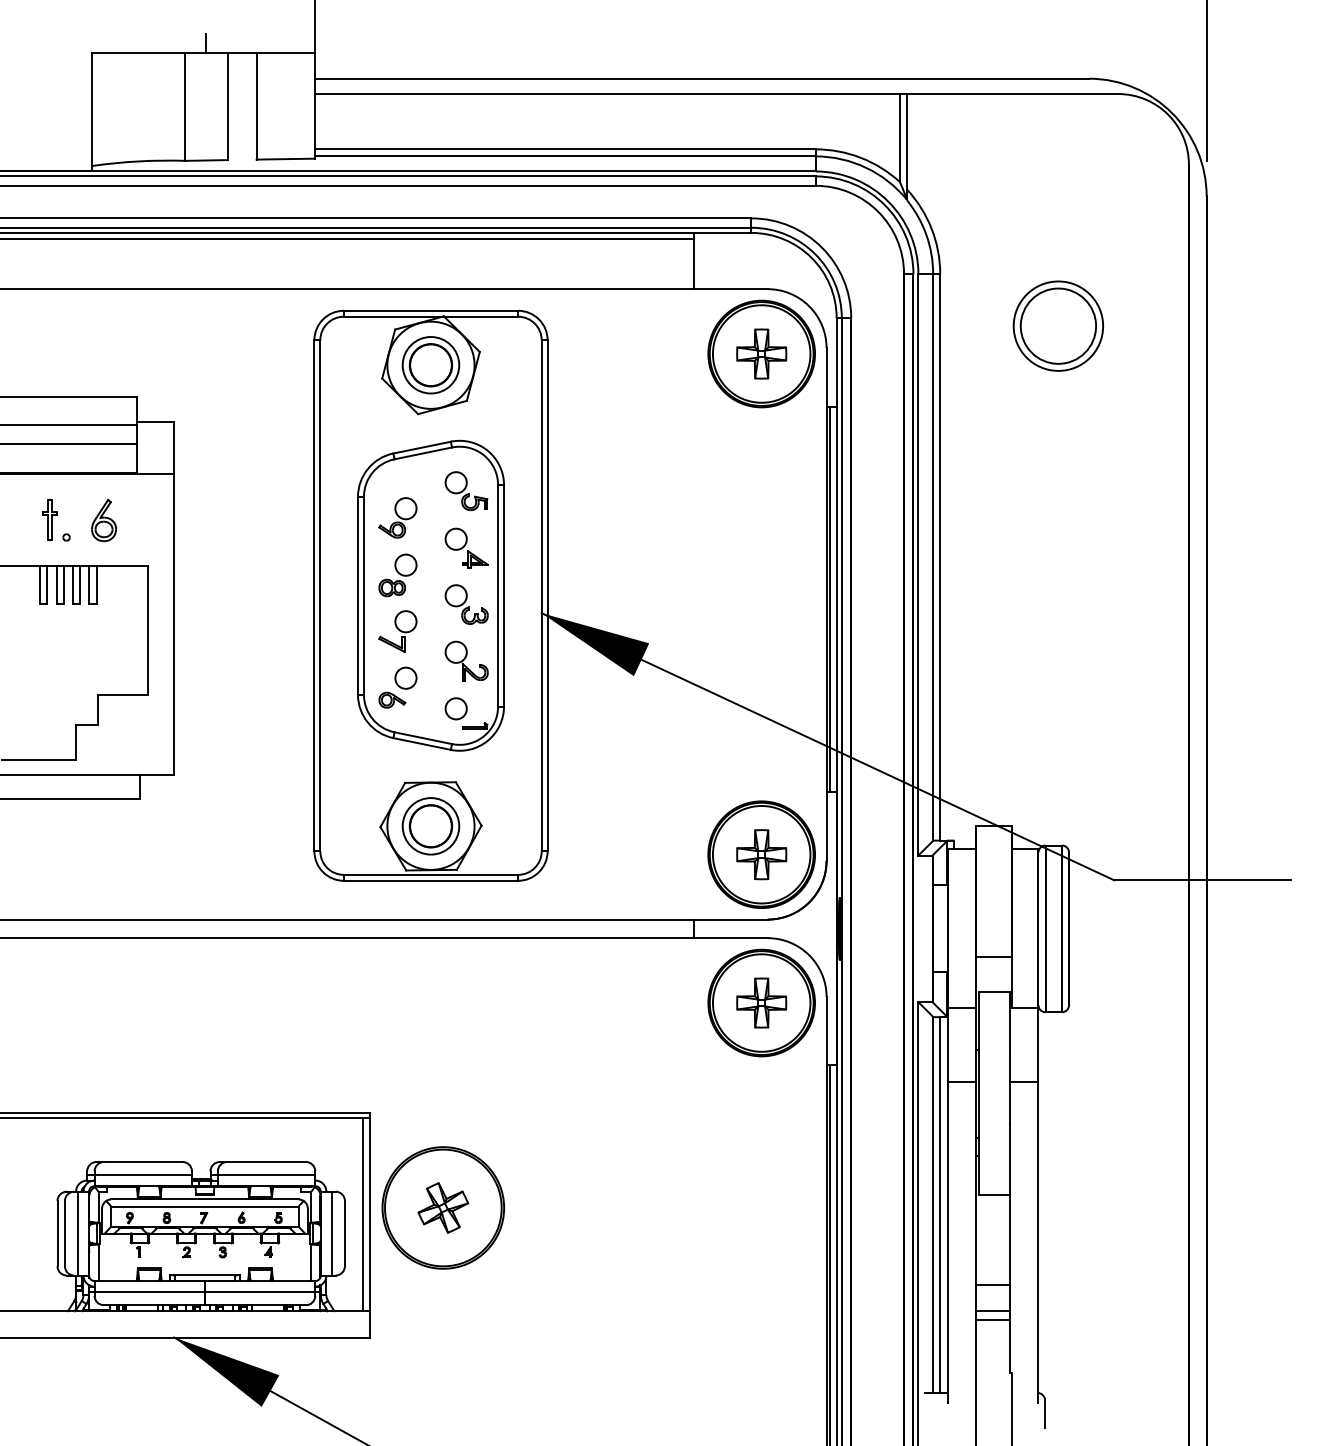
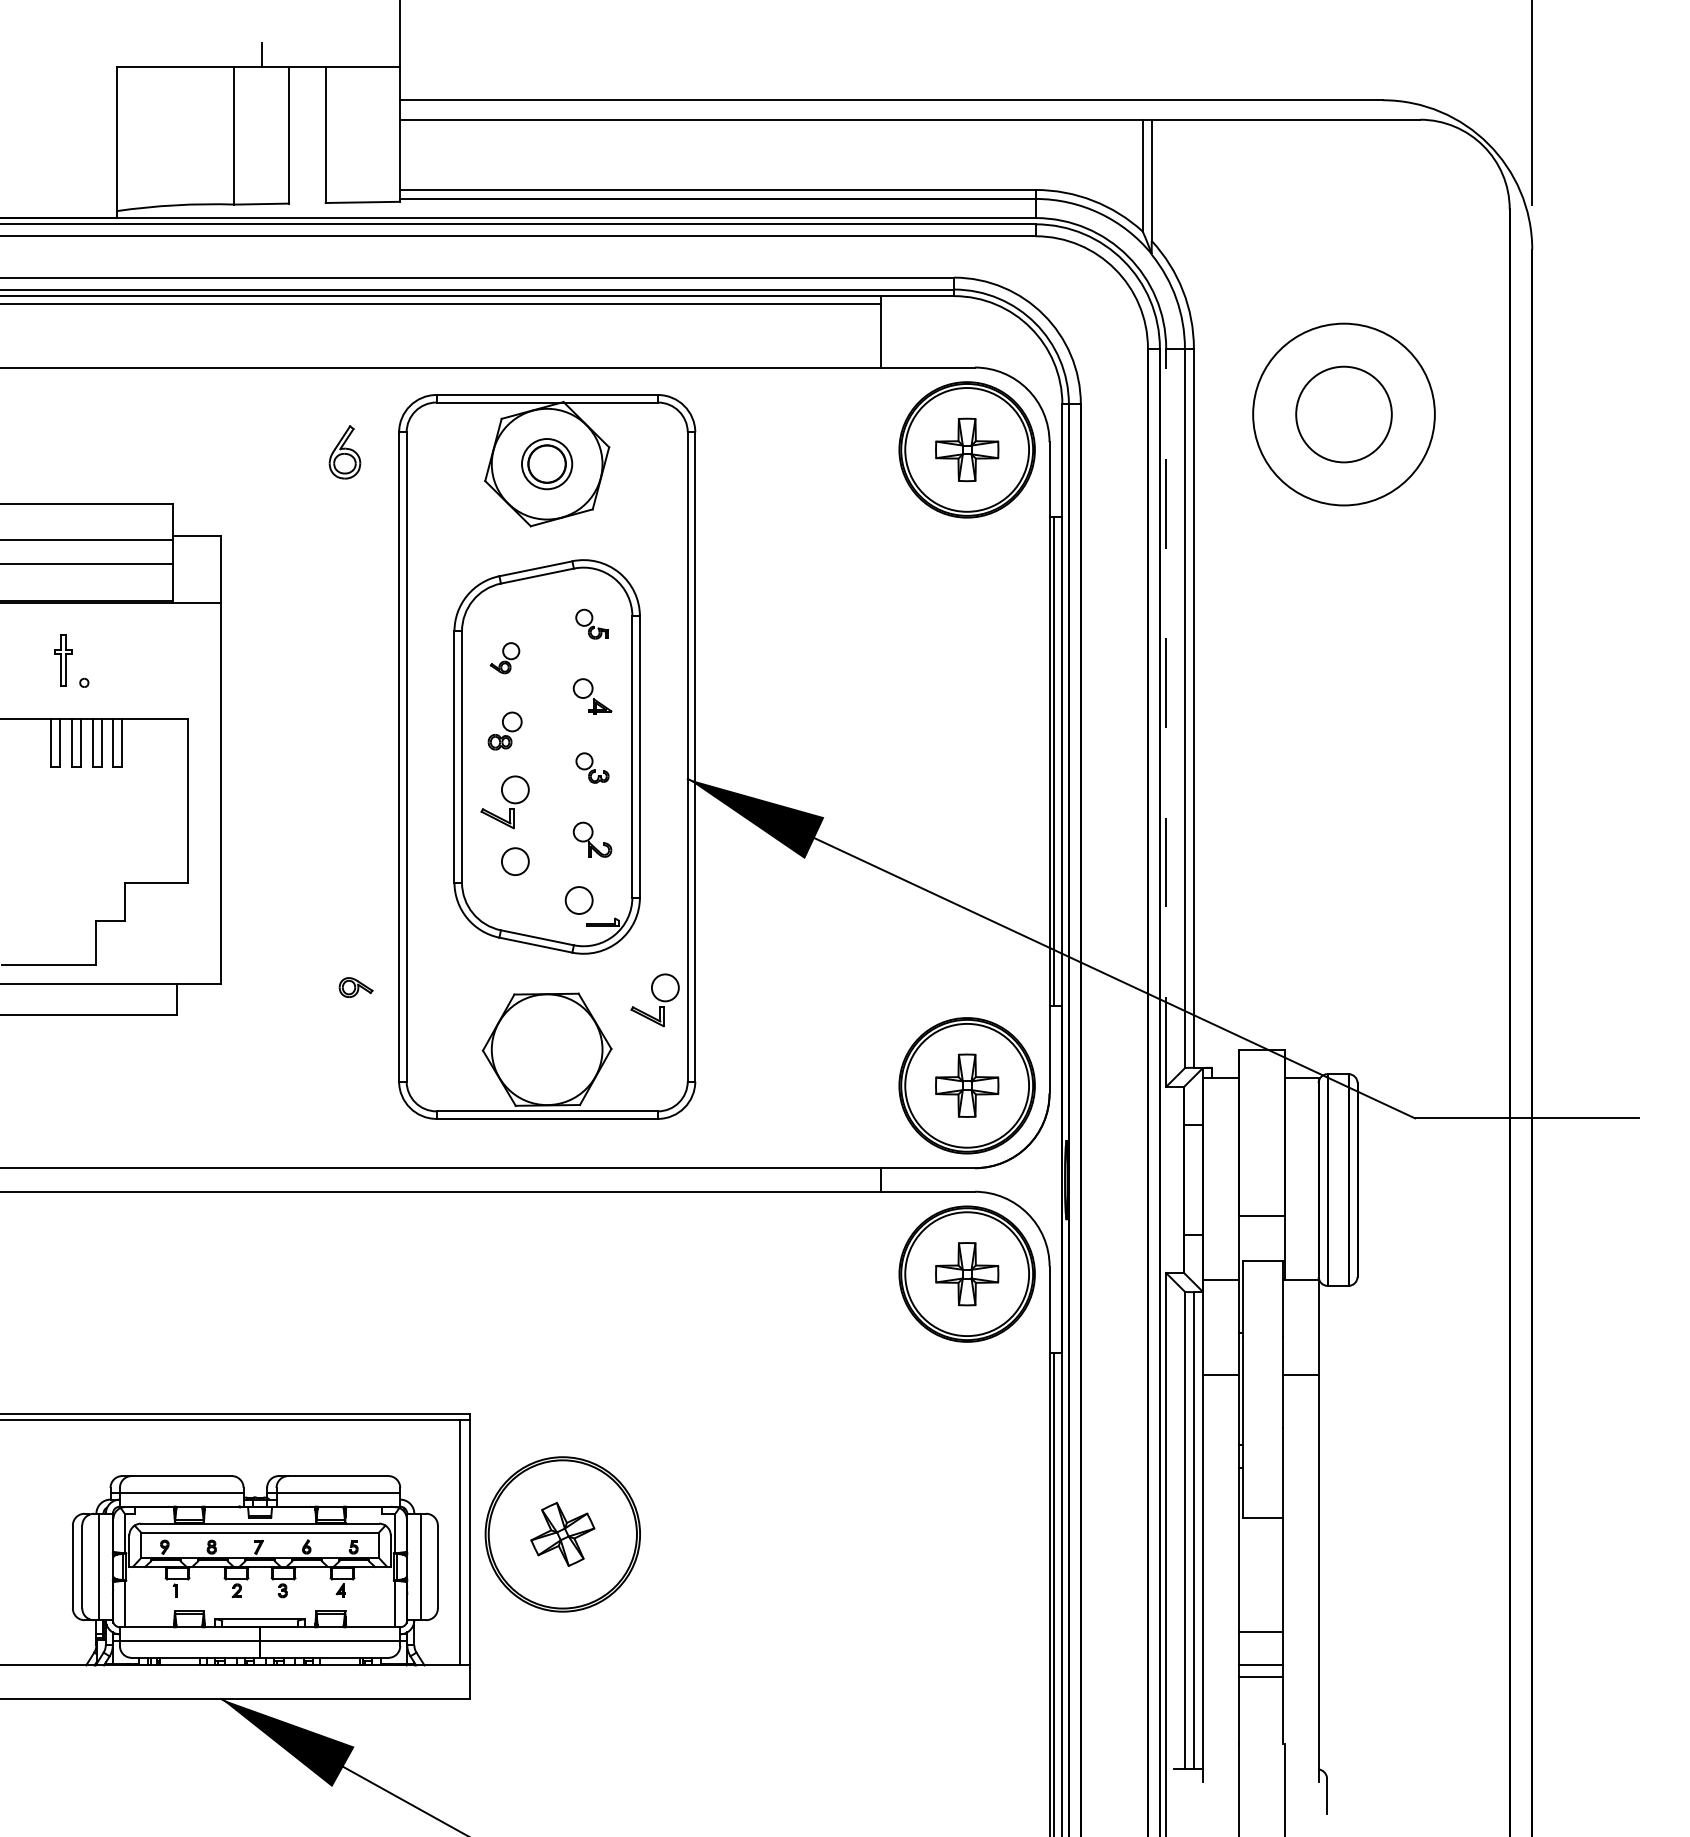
circle: (1058, 326) -> (1343, 414), size x1.6
part: (430, 364) -> (546, 463), size x0.7
part: (465, 491) -> (591, 624), size x0.6
part: (397, 518) -> (504, 658), size x0.6
part: (103, 520) -> (344, 452), moved
part: (466, 548) -> (592, 696), size x0.7
line: (918, 564) -> (1166, 717), solid -> dashed
part: (397, 574) -> (504, 730), size x0.7
part: (466, 604) -> (592, 767), size x0.6
part: (466, 660) -> (592, 839), size x0.7
part: (391, 700) -> (355, 987), moved
part: (515, 787) -> (654, 1000), added
part: (430, 826) -> (546, 1049), removed

